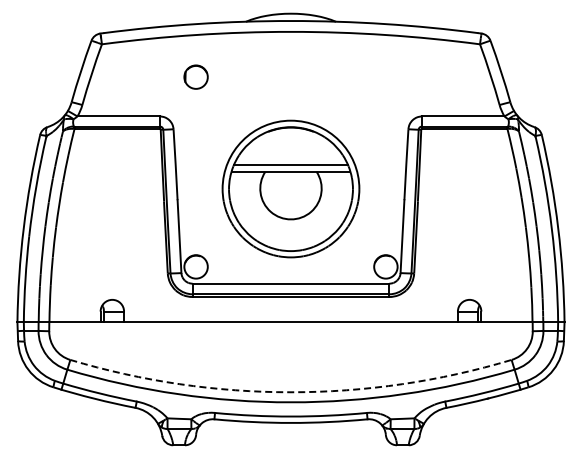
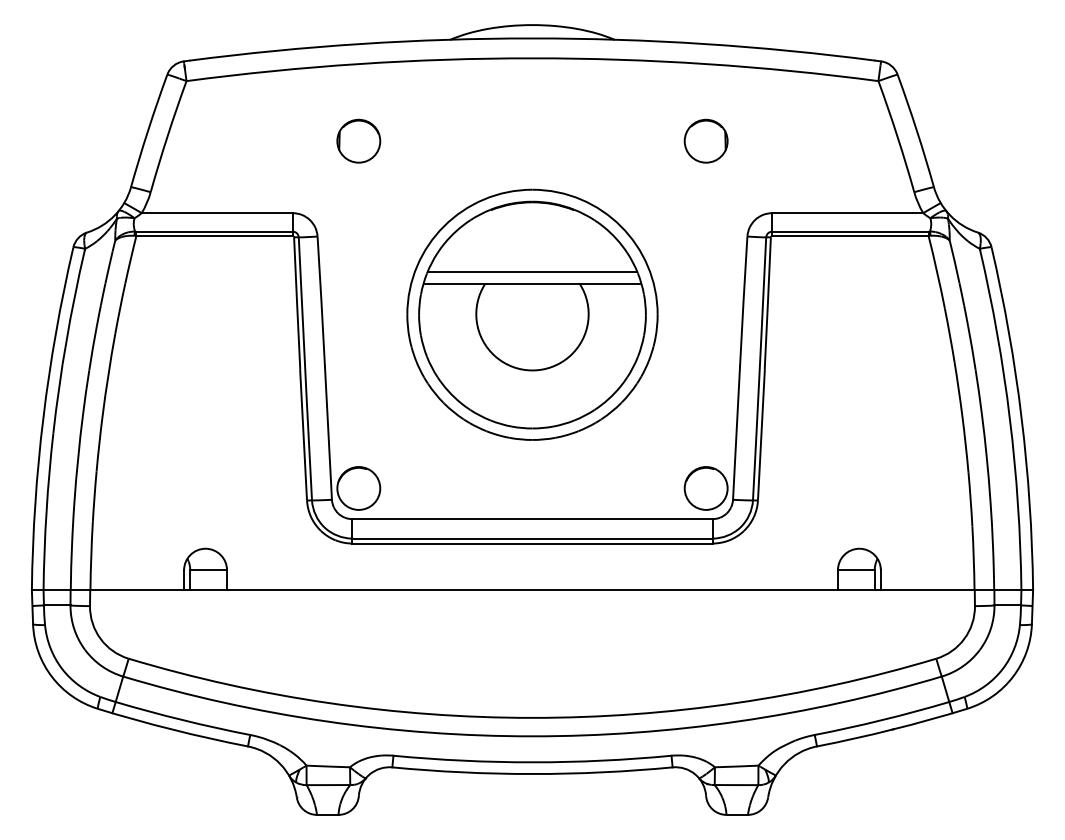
circle: (385, 76) -> (705, 139), added
part: (290, 188) -> (531, 313), moved
arc: (290, 392) -> (531, 718), dashed -> solid

